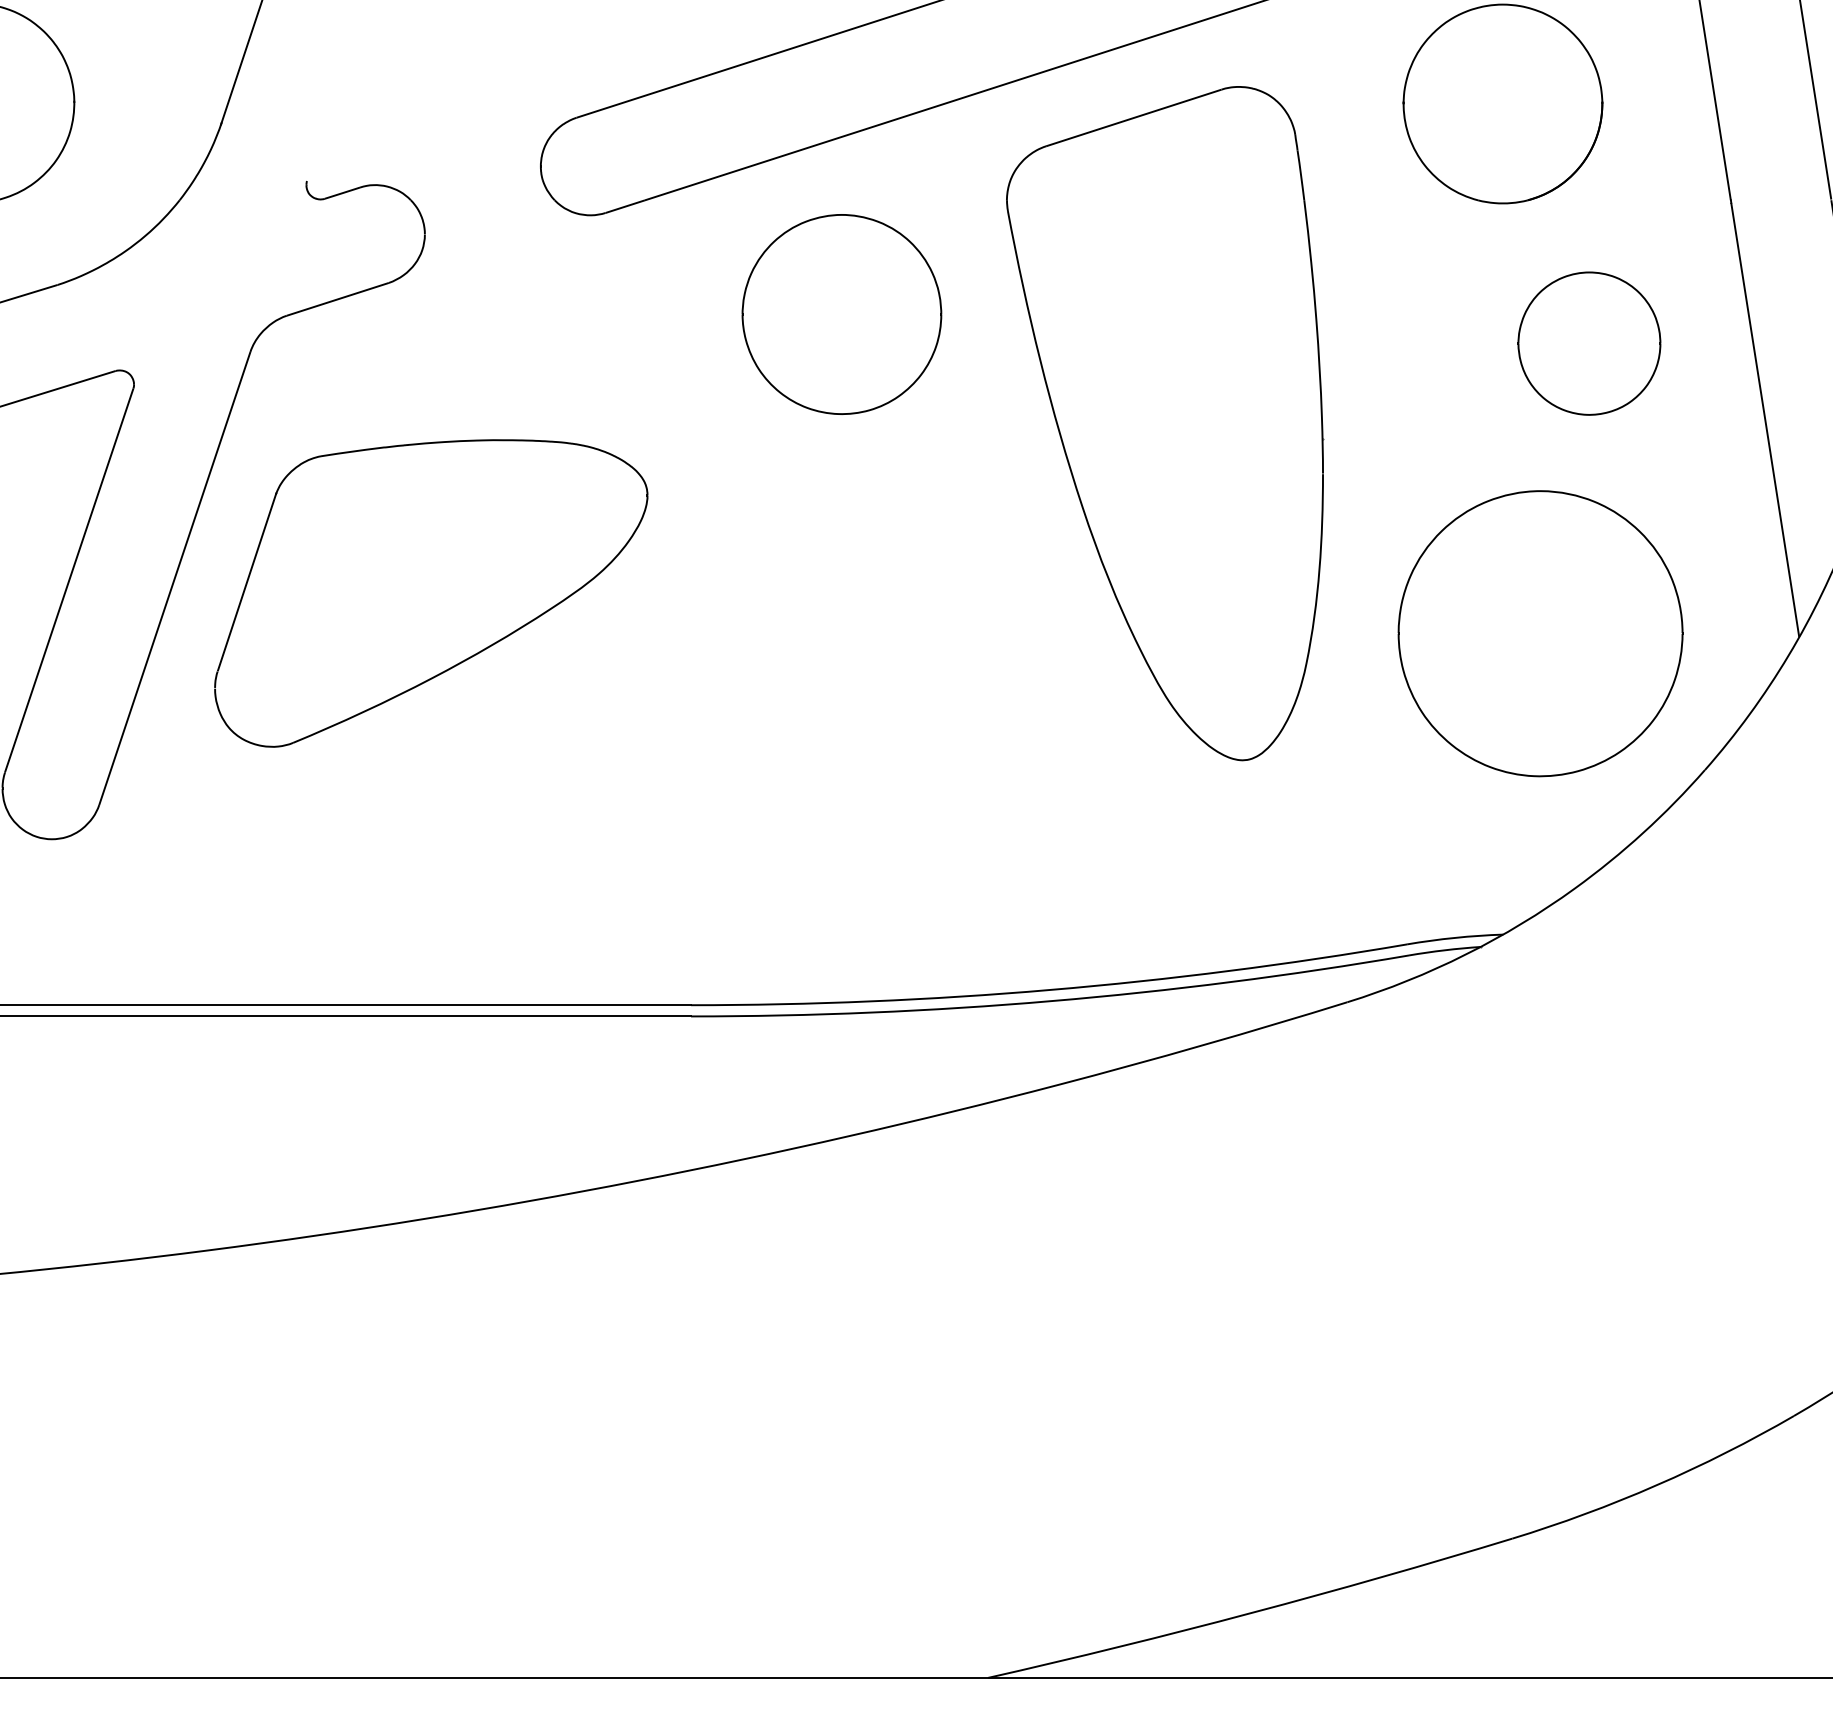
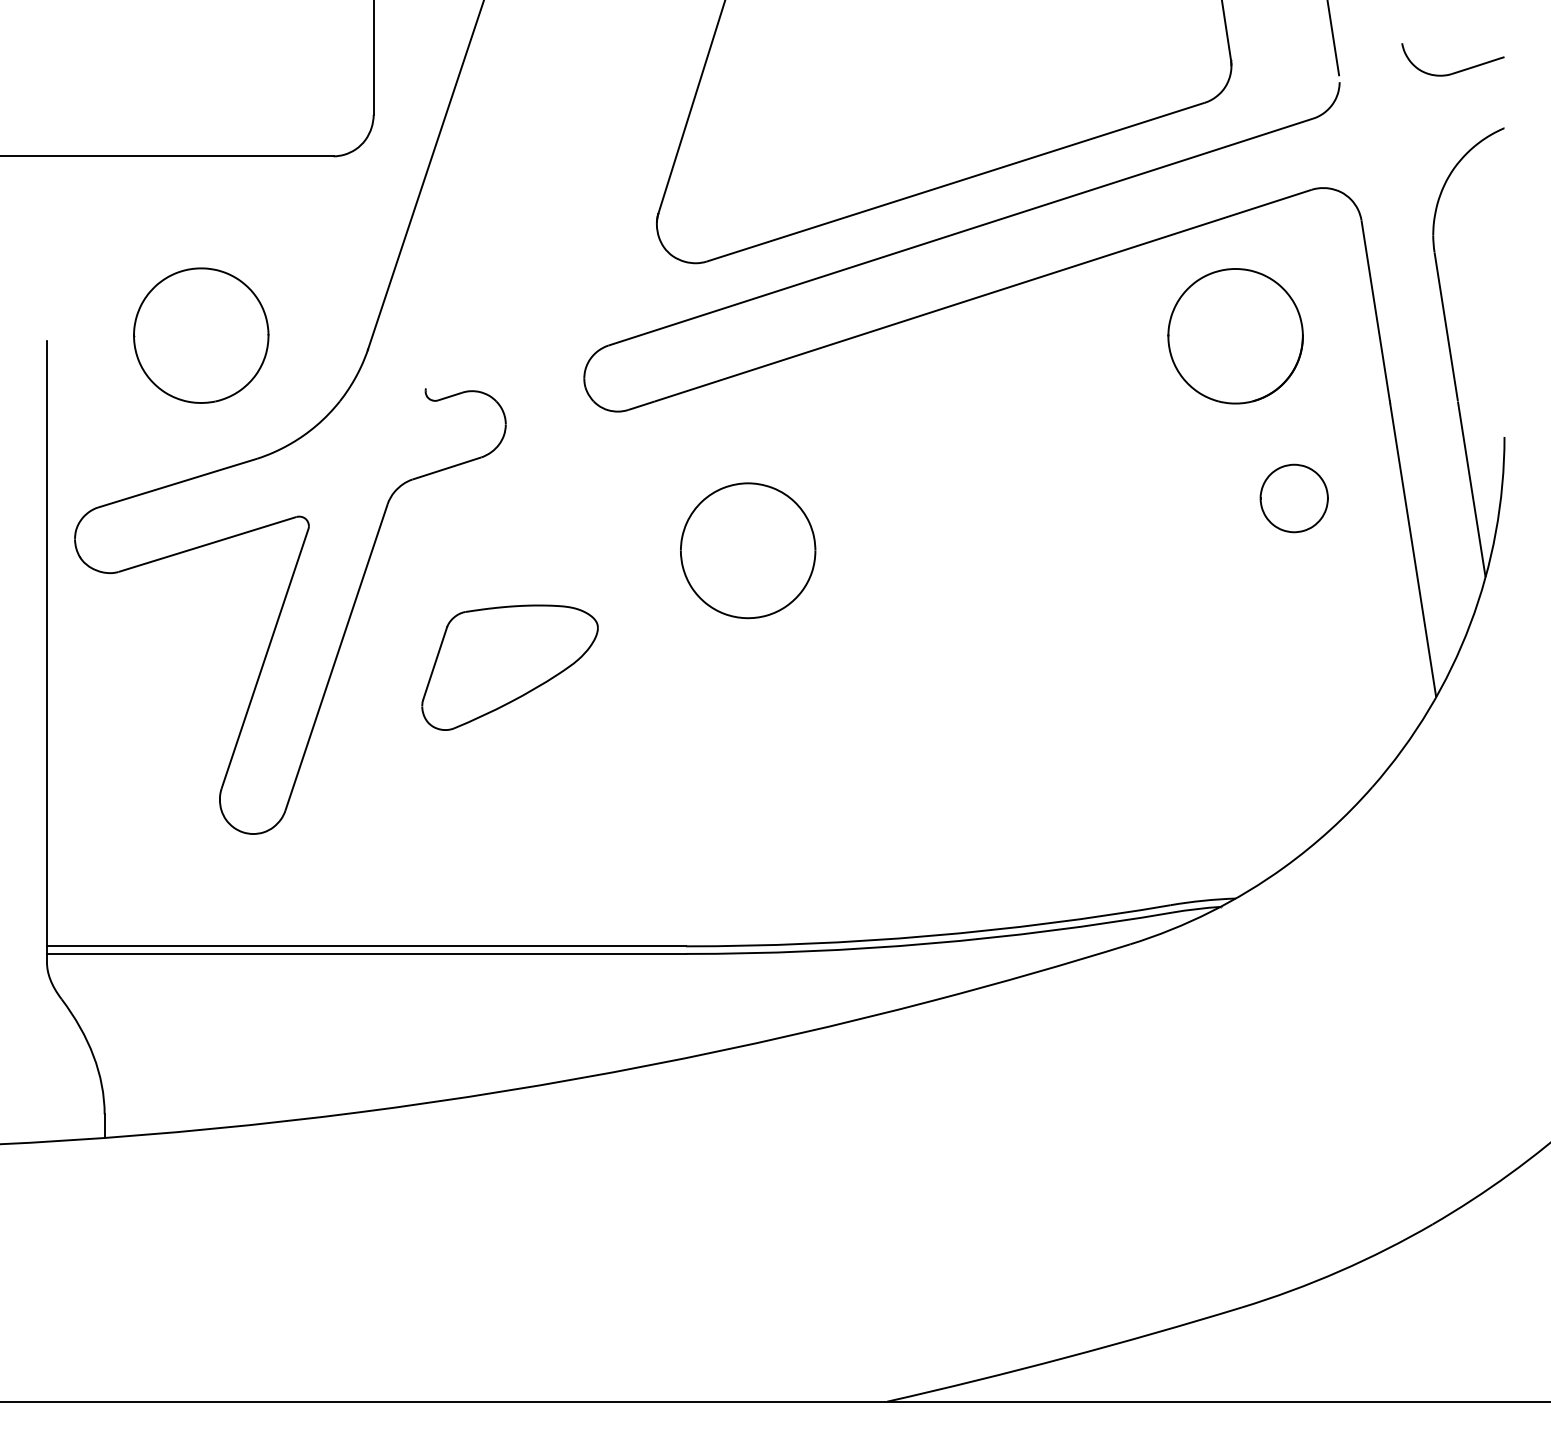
part: (842, 314) -> (748, 550), moved
part: (1589, 343) -> (1294, 498), size x0.7
part: (1165, 423) -> (1007, 552), removed
part: (430, 593) -> (509, 667), size x0.6
part: (1541, 633) -> (1261, 694), removed

